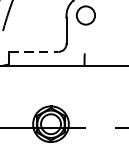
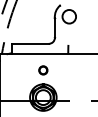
line: (35, 51) -> (31, 43), dashed -> solid
part: (51, 87) -> (43, 70), added

